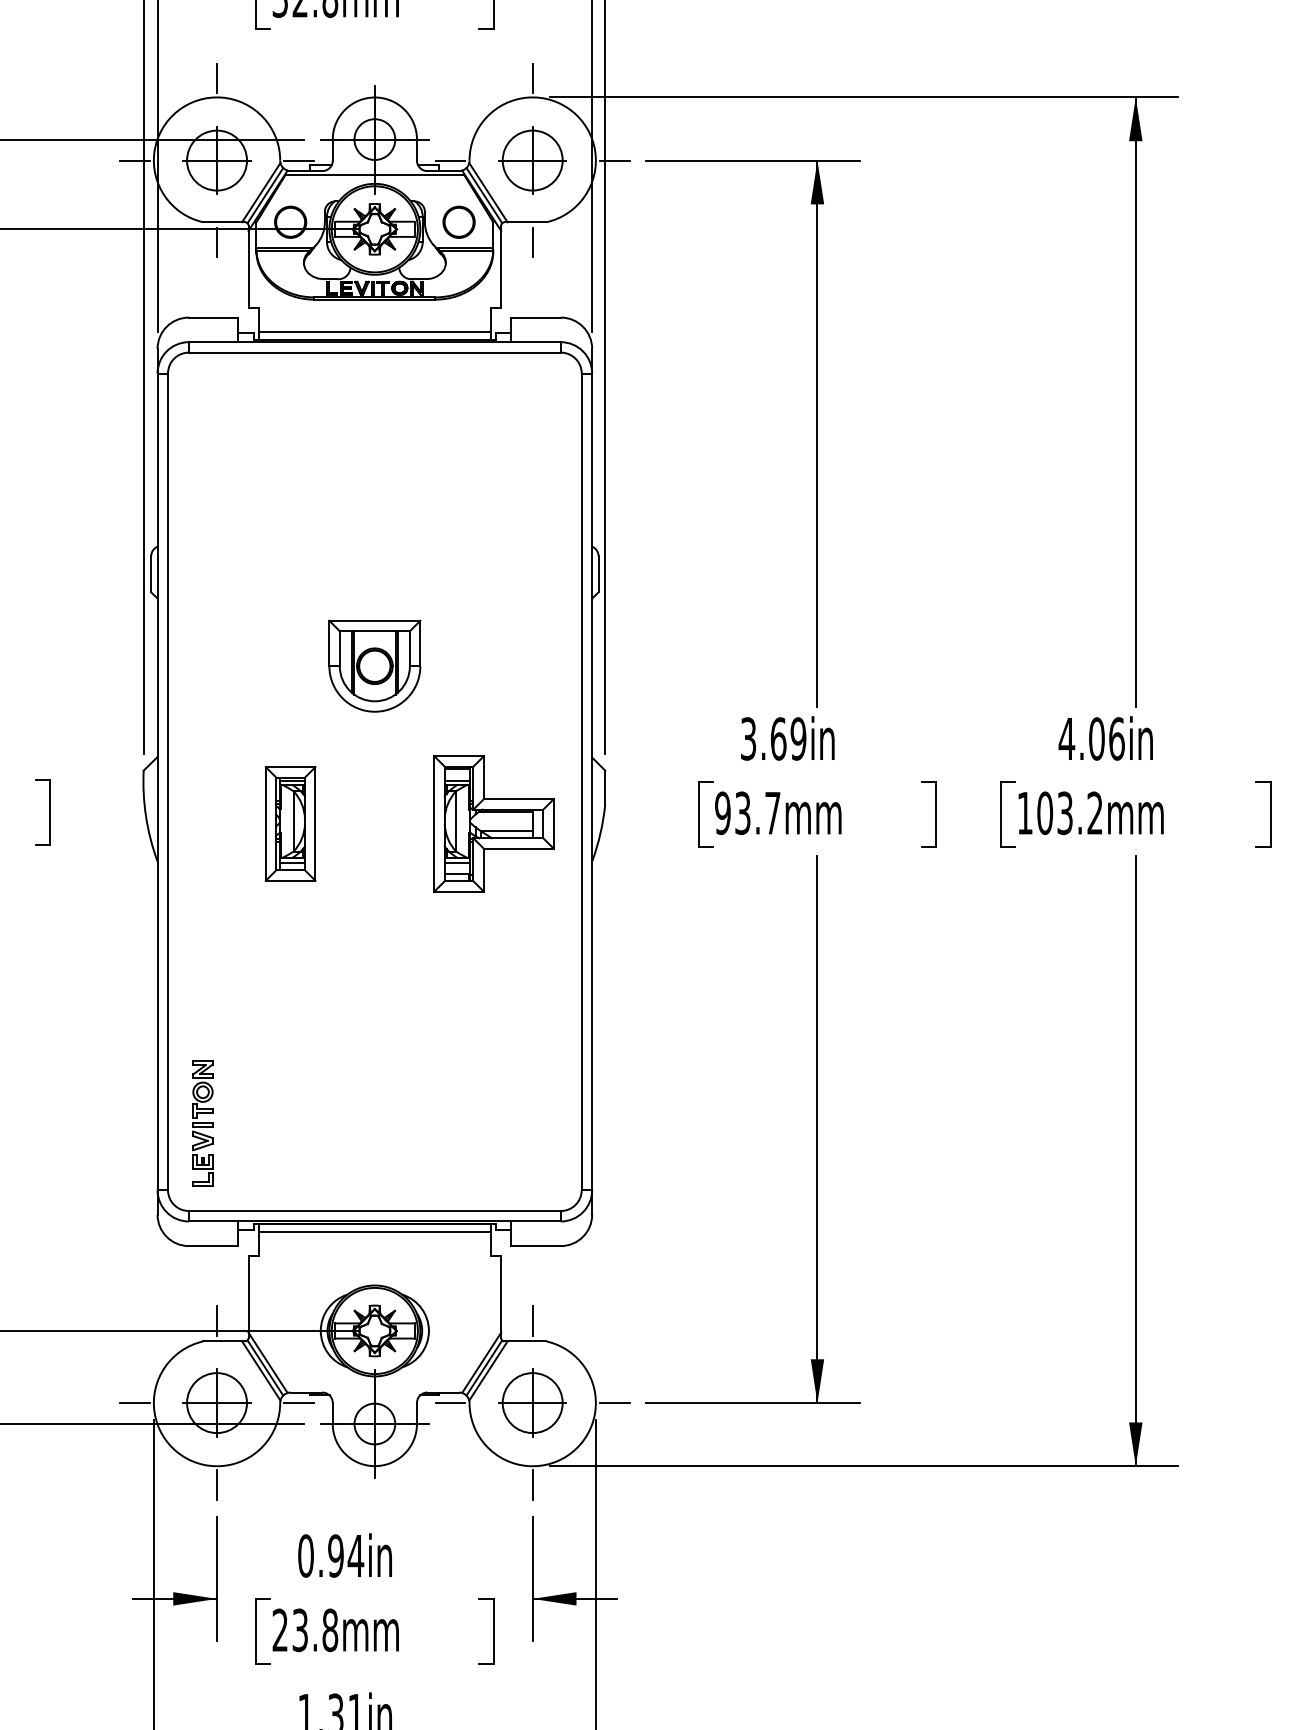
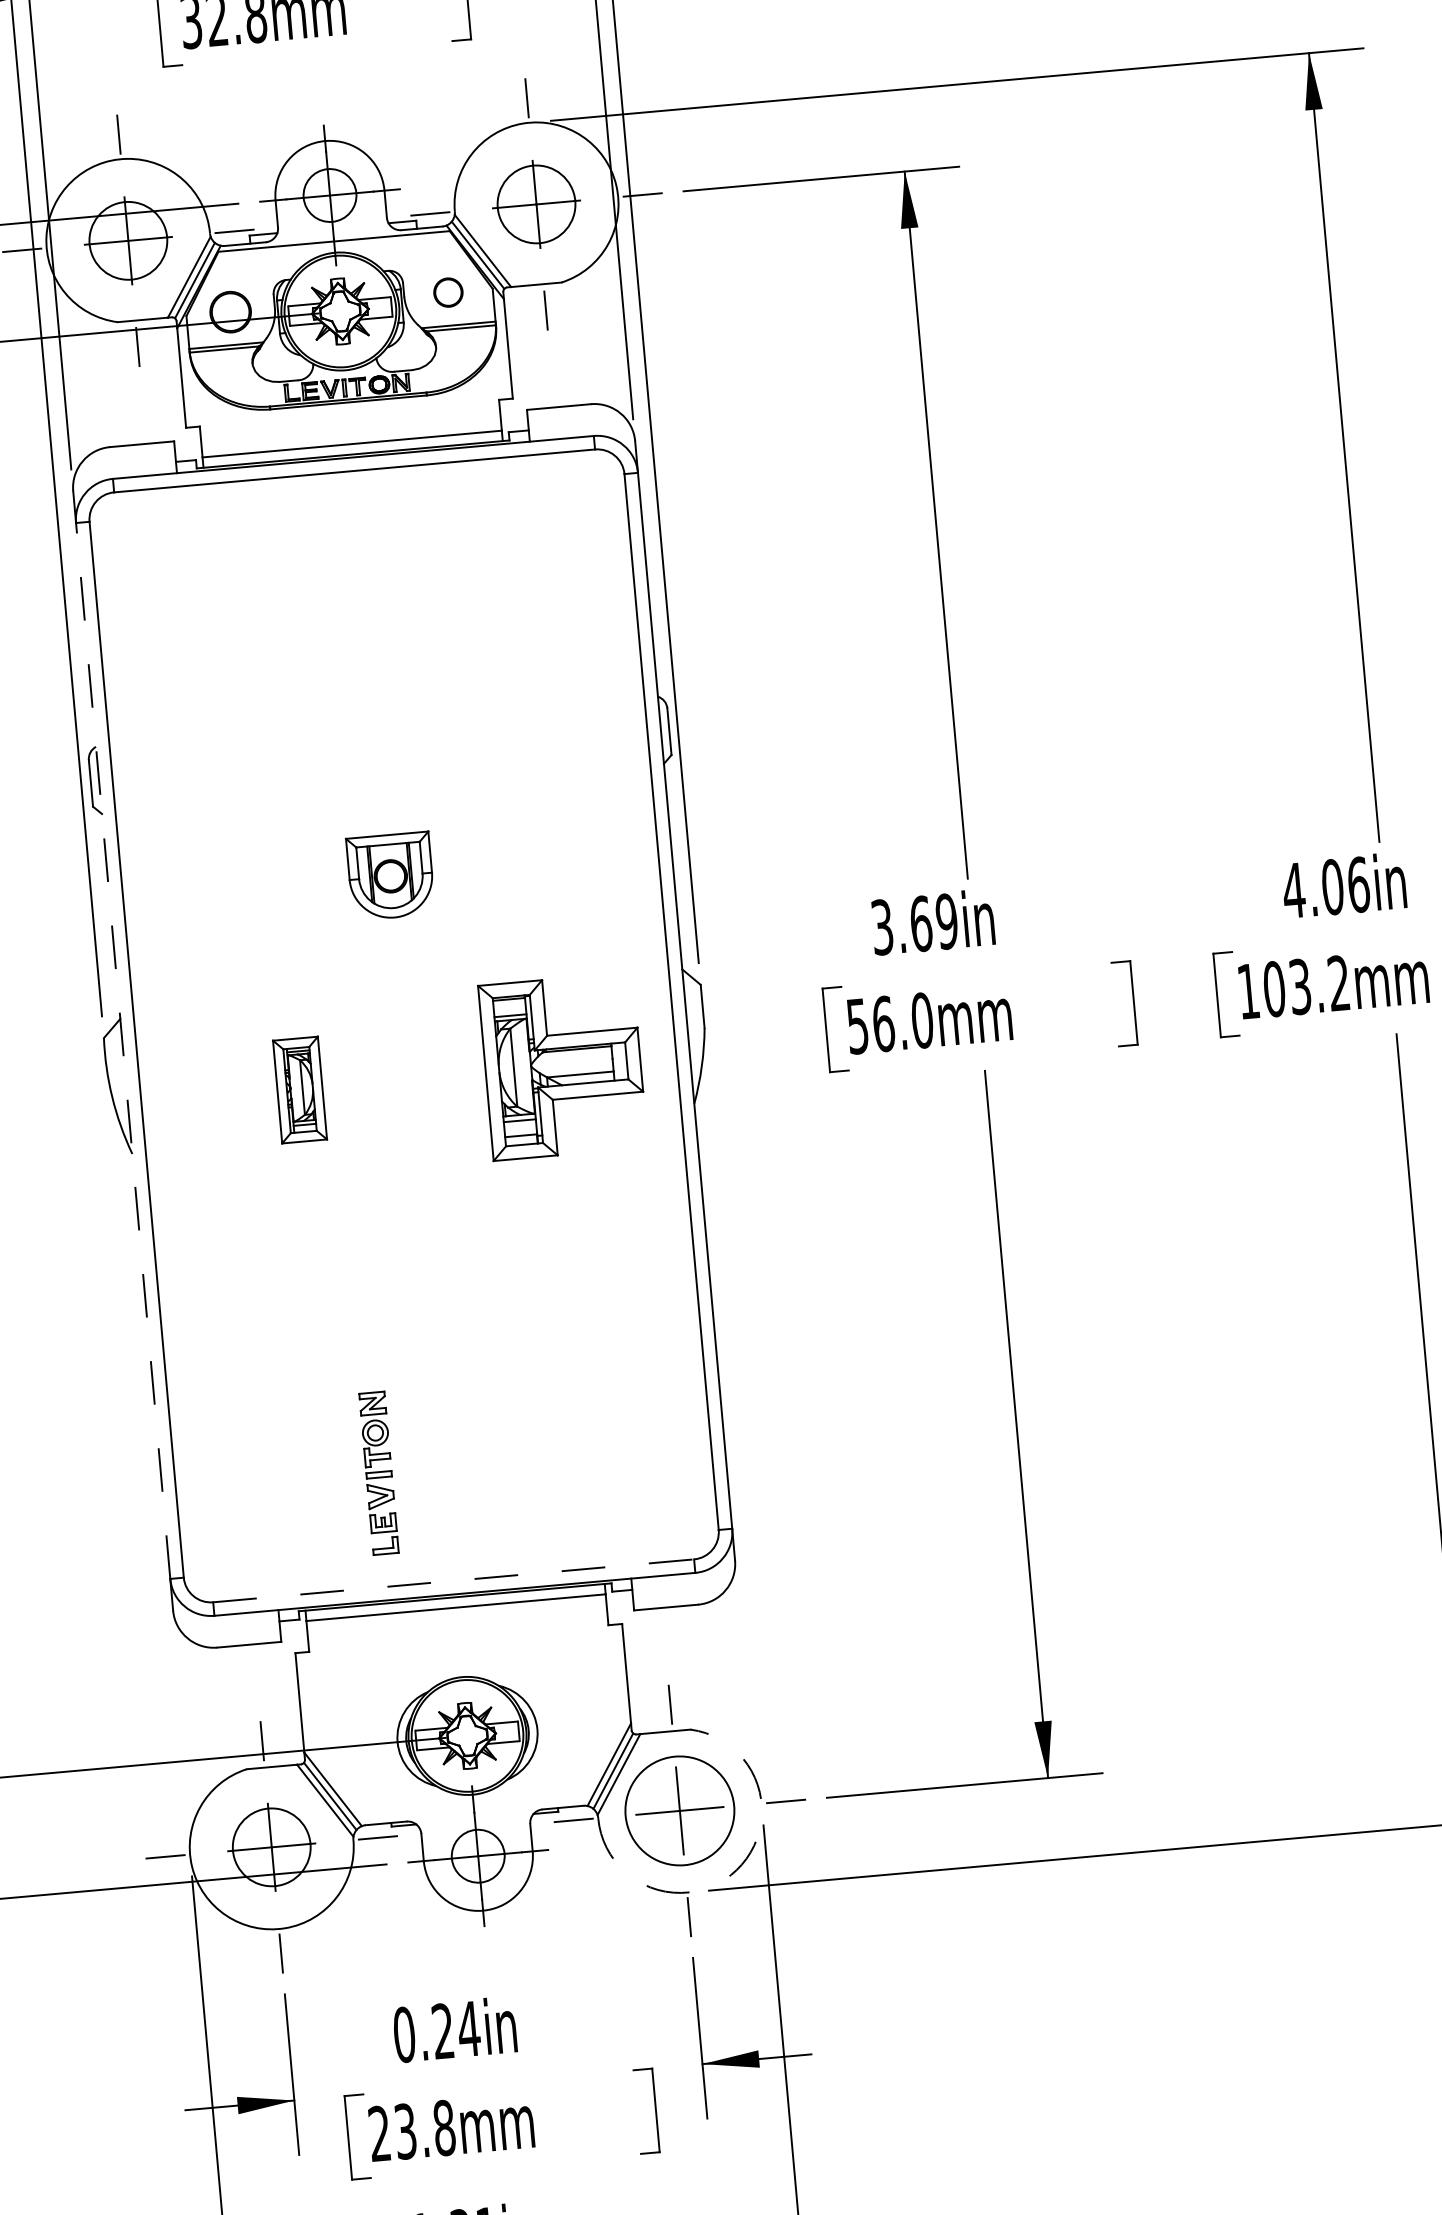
circle: (458, 221) -> (447, 291), size x0.7
part: (374, 665) -> (390, 875), size x0.7
line: (157, 781) -> (123, 1050), solid -> dashed
text: (747, 813) -> (889, 1023), 93.7mm -> 56.0mm
part: (290, 823) -> (299, 1089), size x0.7
part: (202, 1123) -> (378, 1473), moved
line: (374, 1211) -> (453, 1581), solid -> dashed
circle: (532, 1403) -> (679, 1811), size x1.4
arc: (572, 1452) -> (737, 1870), solid -> dashed
text: (335, 1555) -> (442, 2030), 0.94in -> 0.24in

